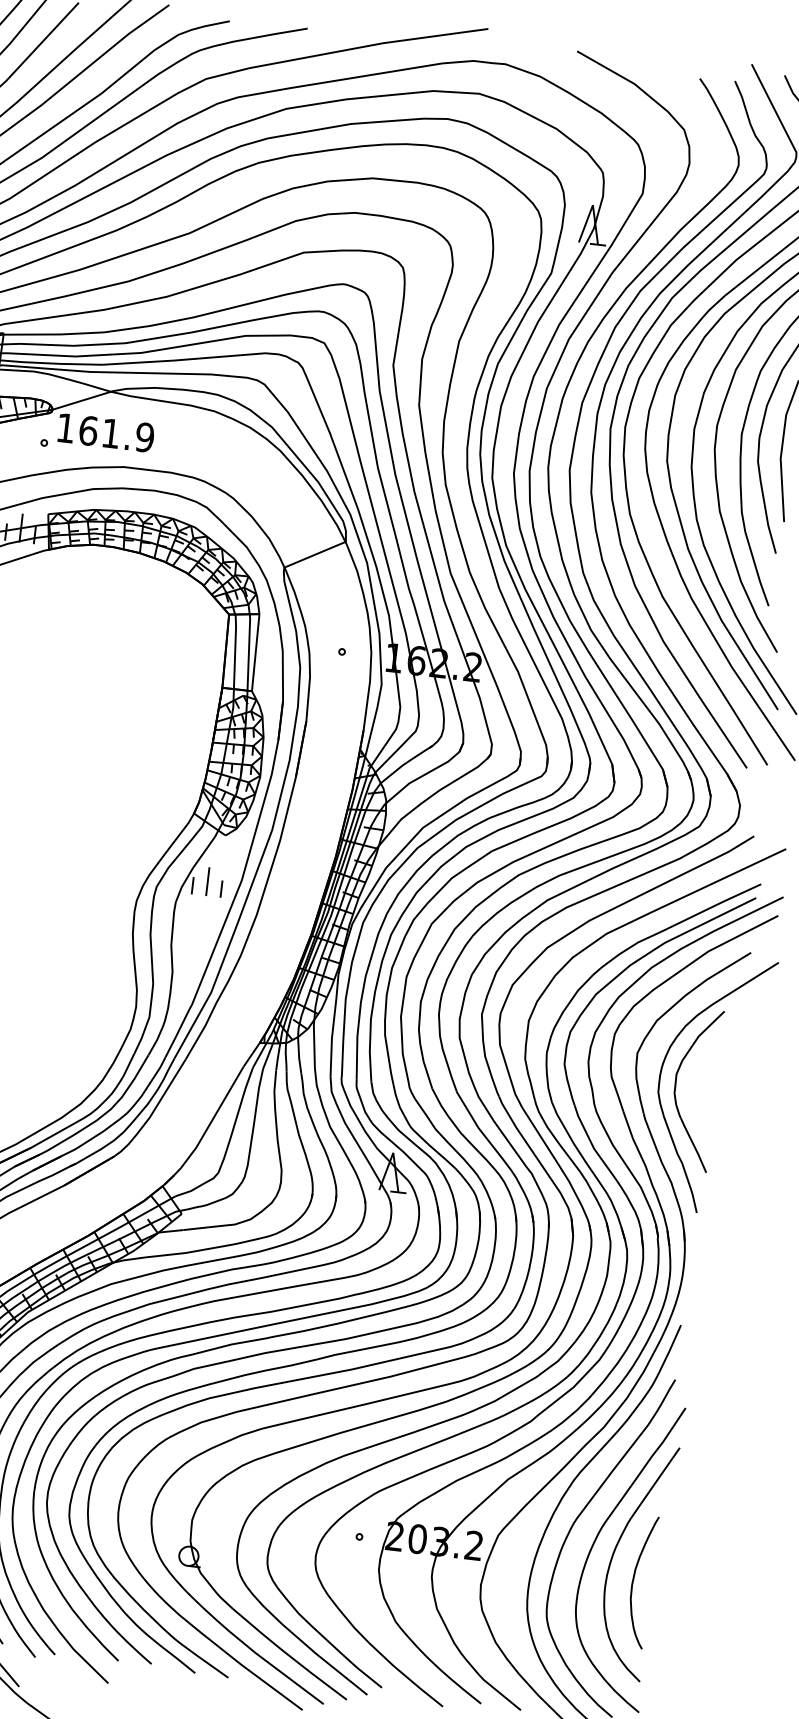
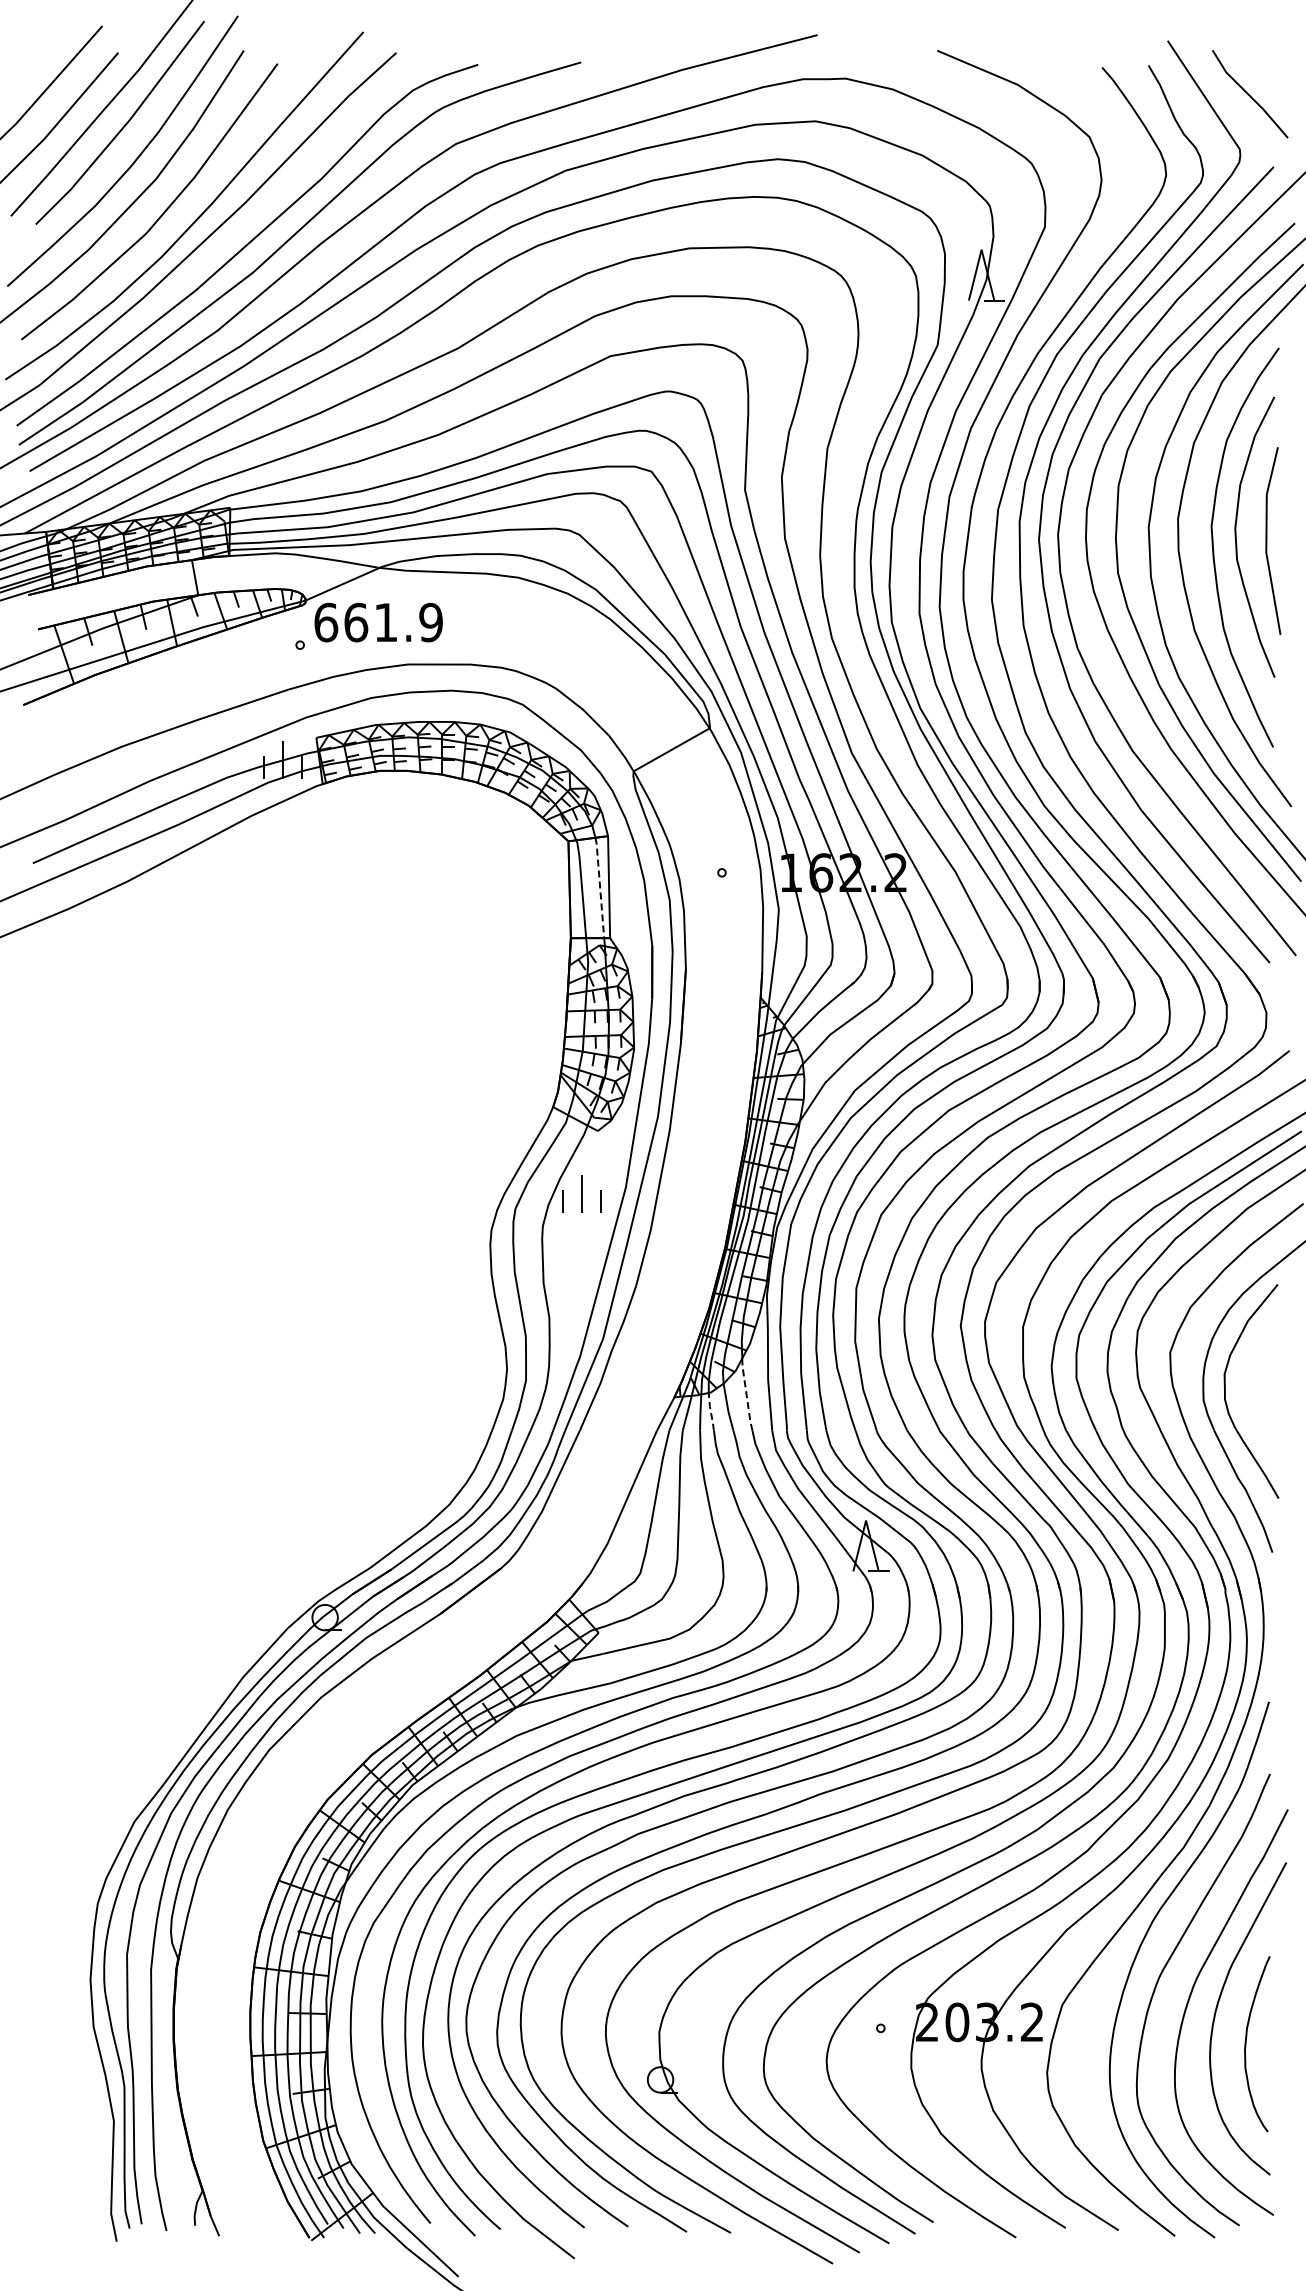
text: (66, 428) -> (326, 622), 161.9 -> 661.9
line: (249, 652) -> (600, 887), solid -> dashed
line: (314, 1047) -> (746, 1394), solid -> dashed
line: (285, 1056) -> (710, 1411), solid -> dashed

